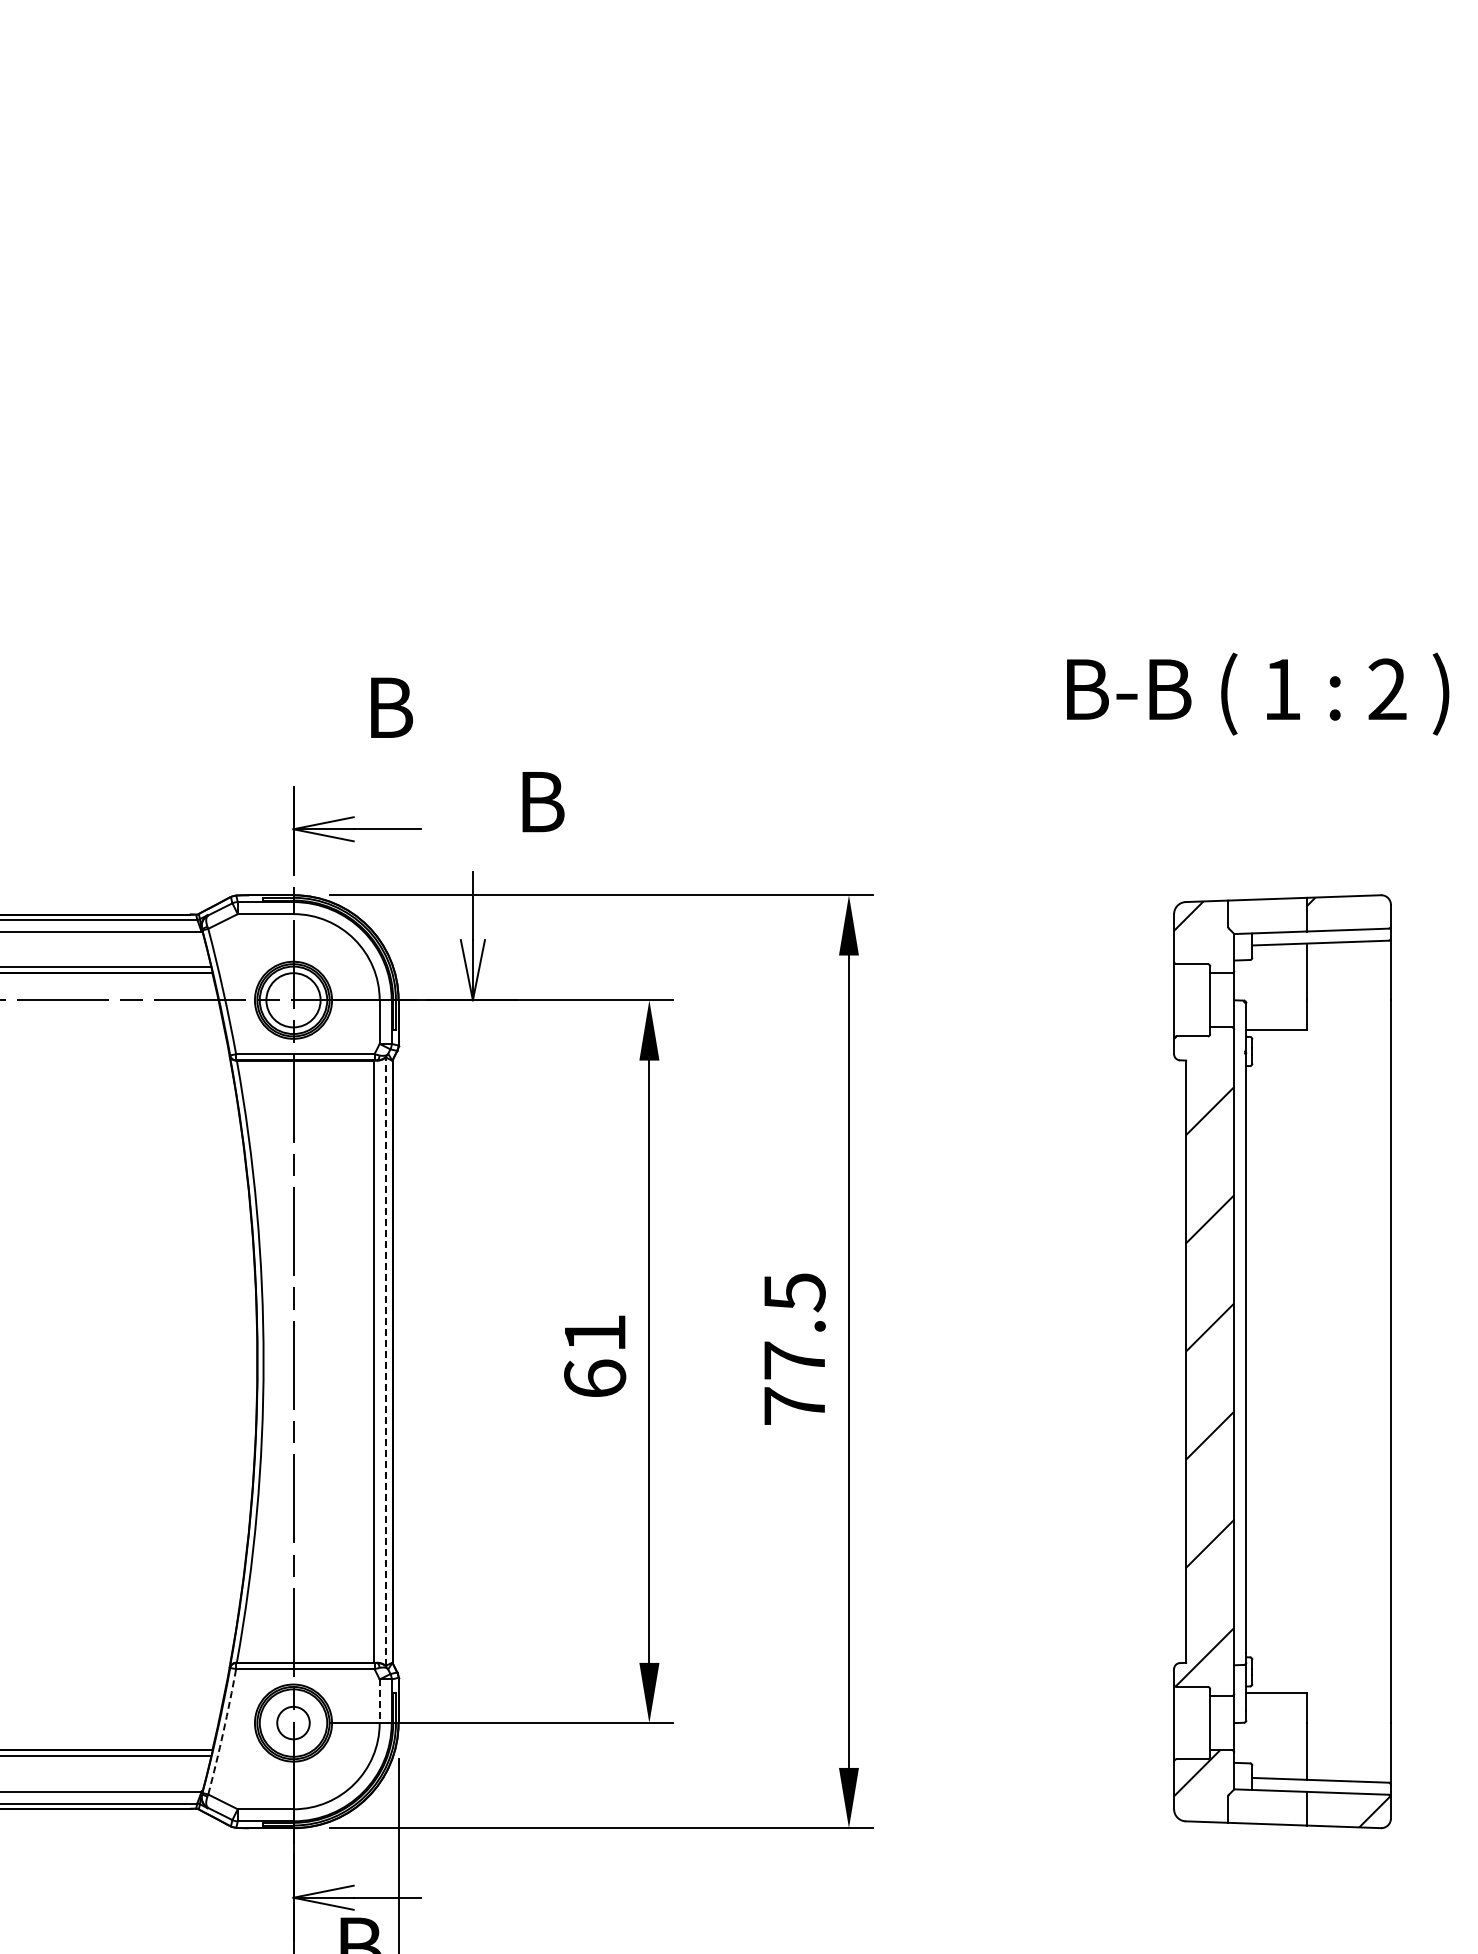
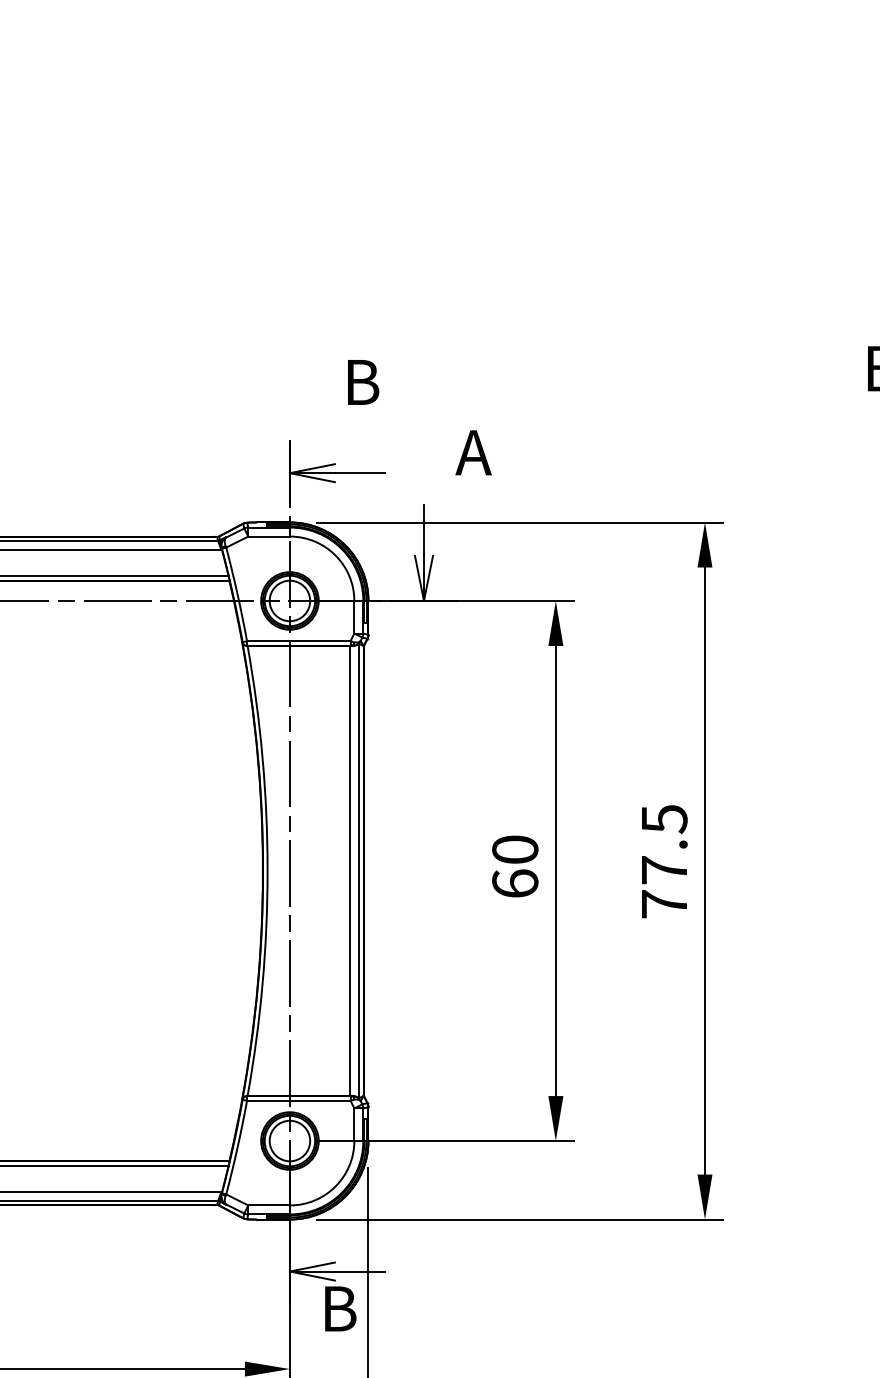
text: (539, 802) -> (473, 453), B -> A
text: (595, 1332) -> (515, 849), 61 -> 60
line: (386, 1361) -> (359, 870), dashed -> solid
line: (379, 1701) -> (354, 1124), dashed -> solid
circle: (293, 1722) -> (289, 1140), size x1.67
arc: (223, 1732) -> (237, 1148), dashed -> solid

